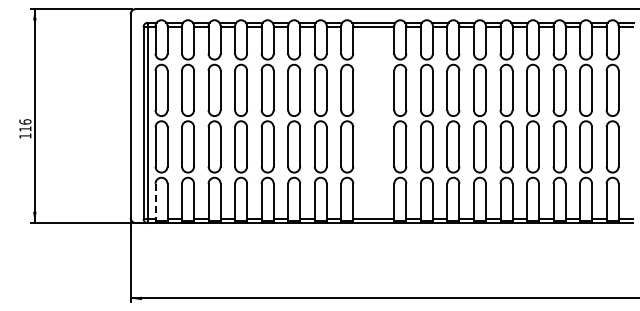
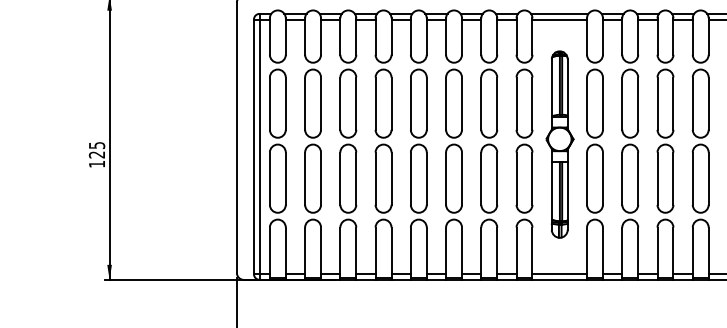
part: (374, 121) -> (560, 144), added
text: (25, 125) -> (97, 150), 116 -> 125
line: (155, 201) -> (269, 251), dashed -> solid

